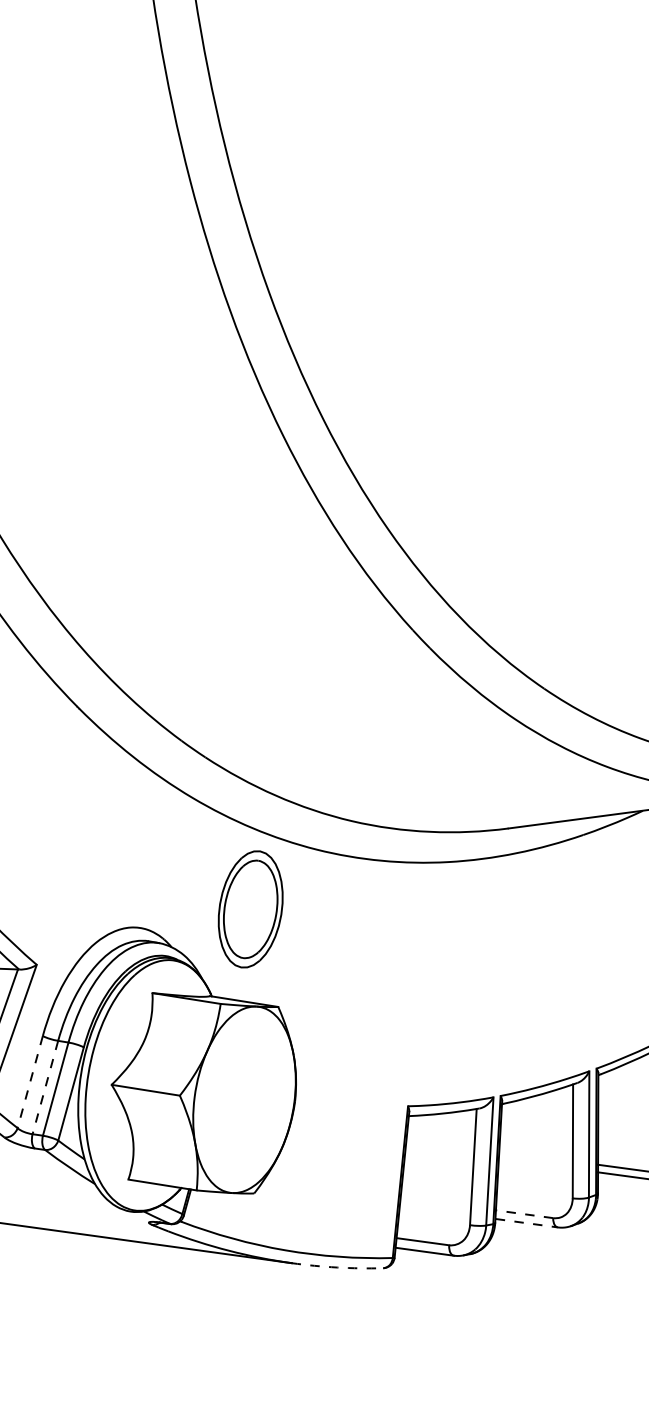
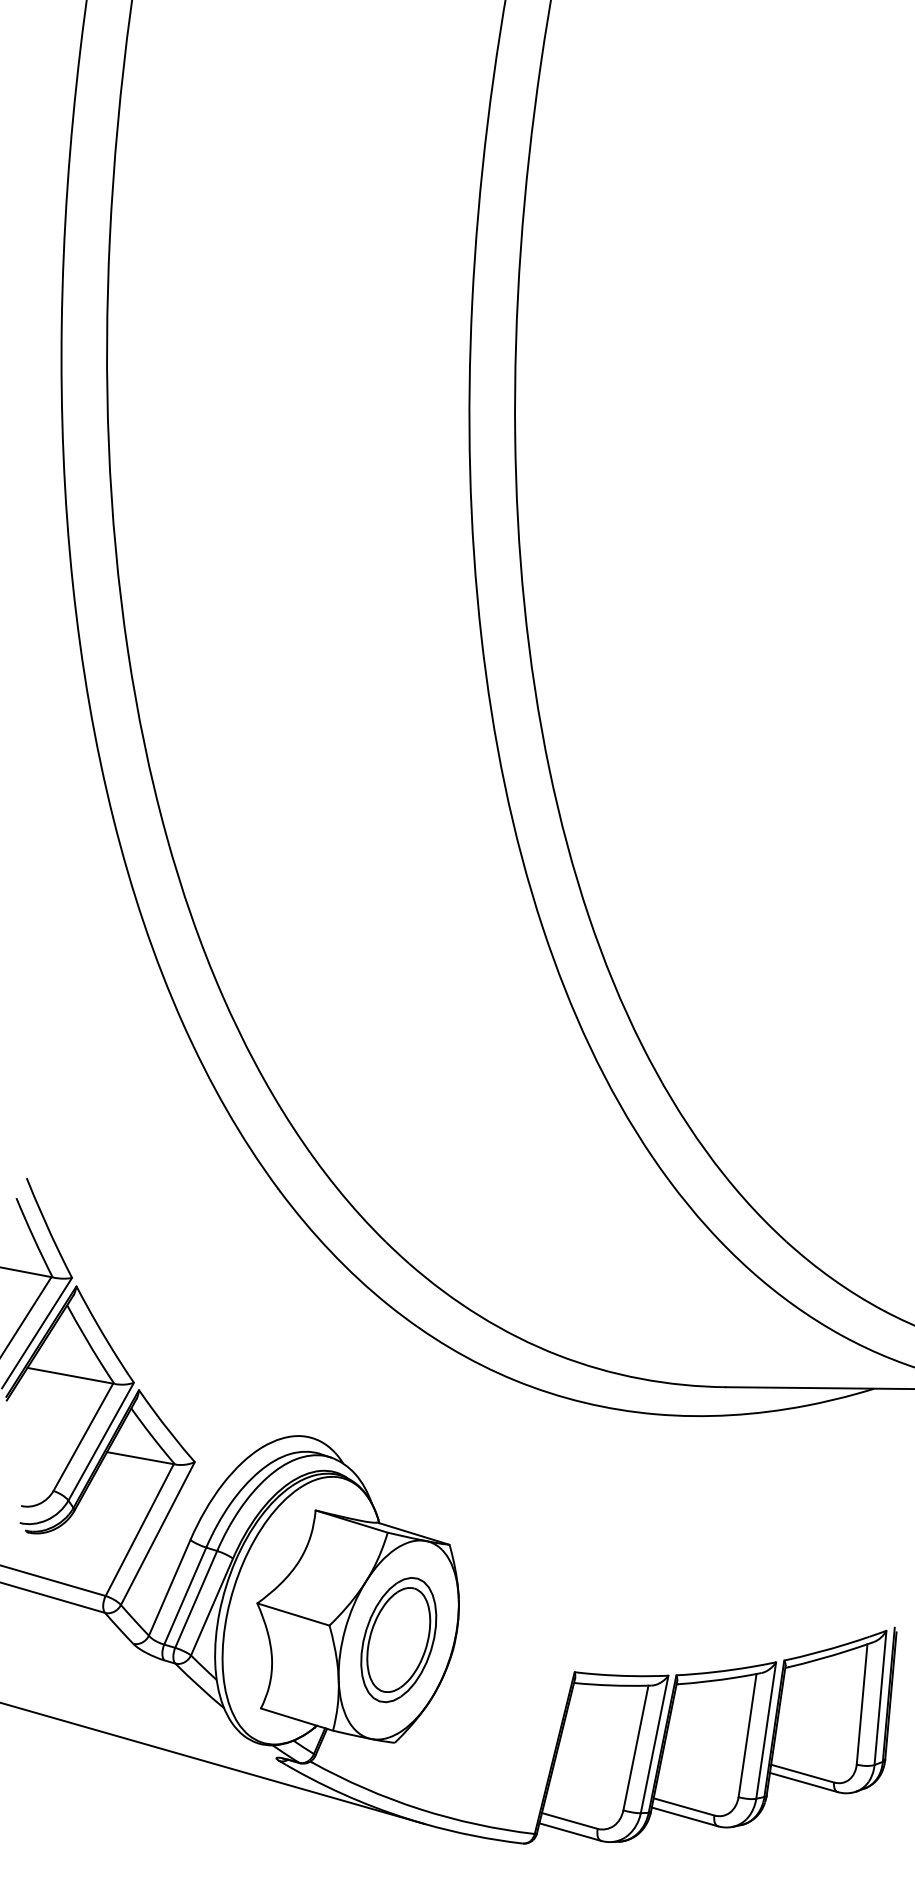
part: (250, 909) -> (398, 1640), moved
line: (30, 1082) -> (169, 1588), dashed -> solid
line: (45, 1087) -> (185, 1596), dashed -> solid
line: (524, 1213) -> (684, 1806), dashed -> solid
line: (527, 1223) -> (685, 1817), dashed -> solid
arc: (337, 1267) -> (473, 1835), dashed -> solid

